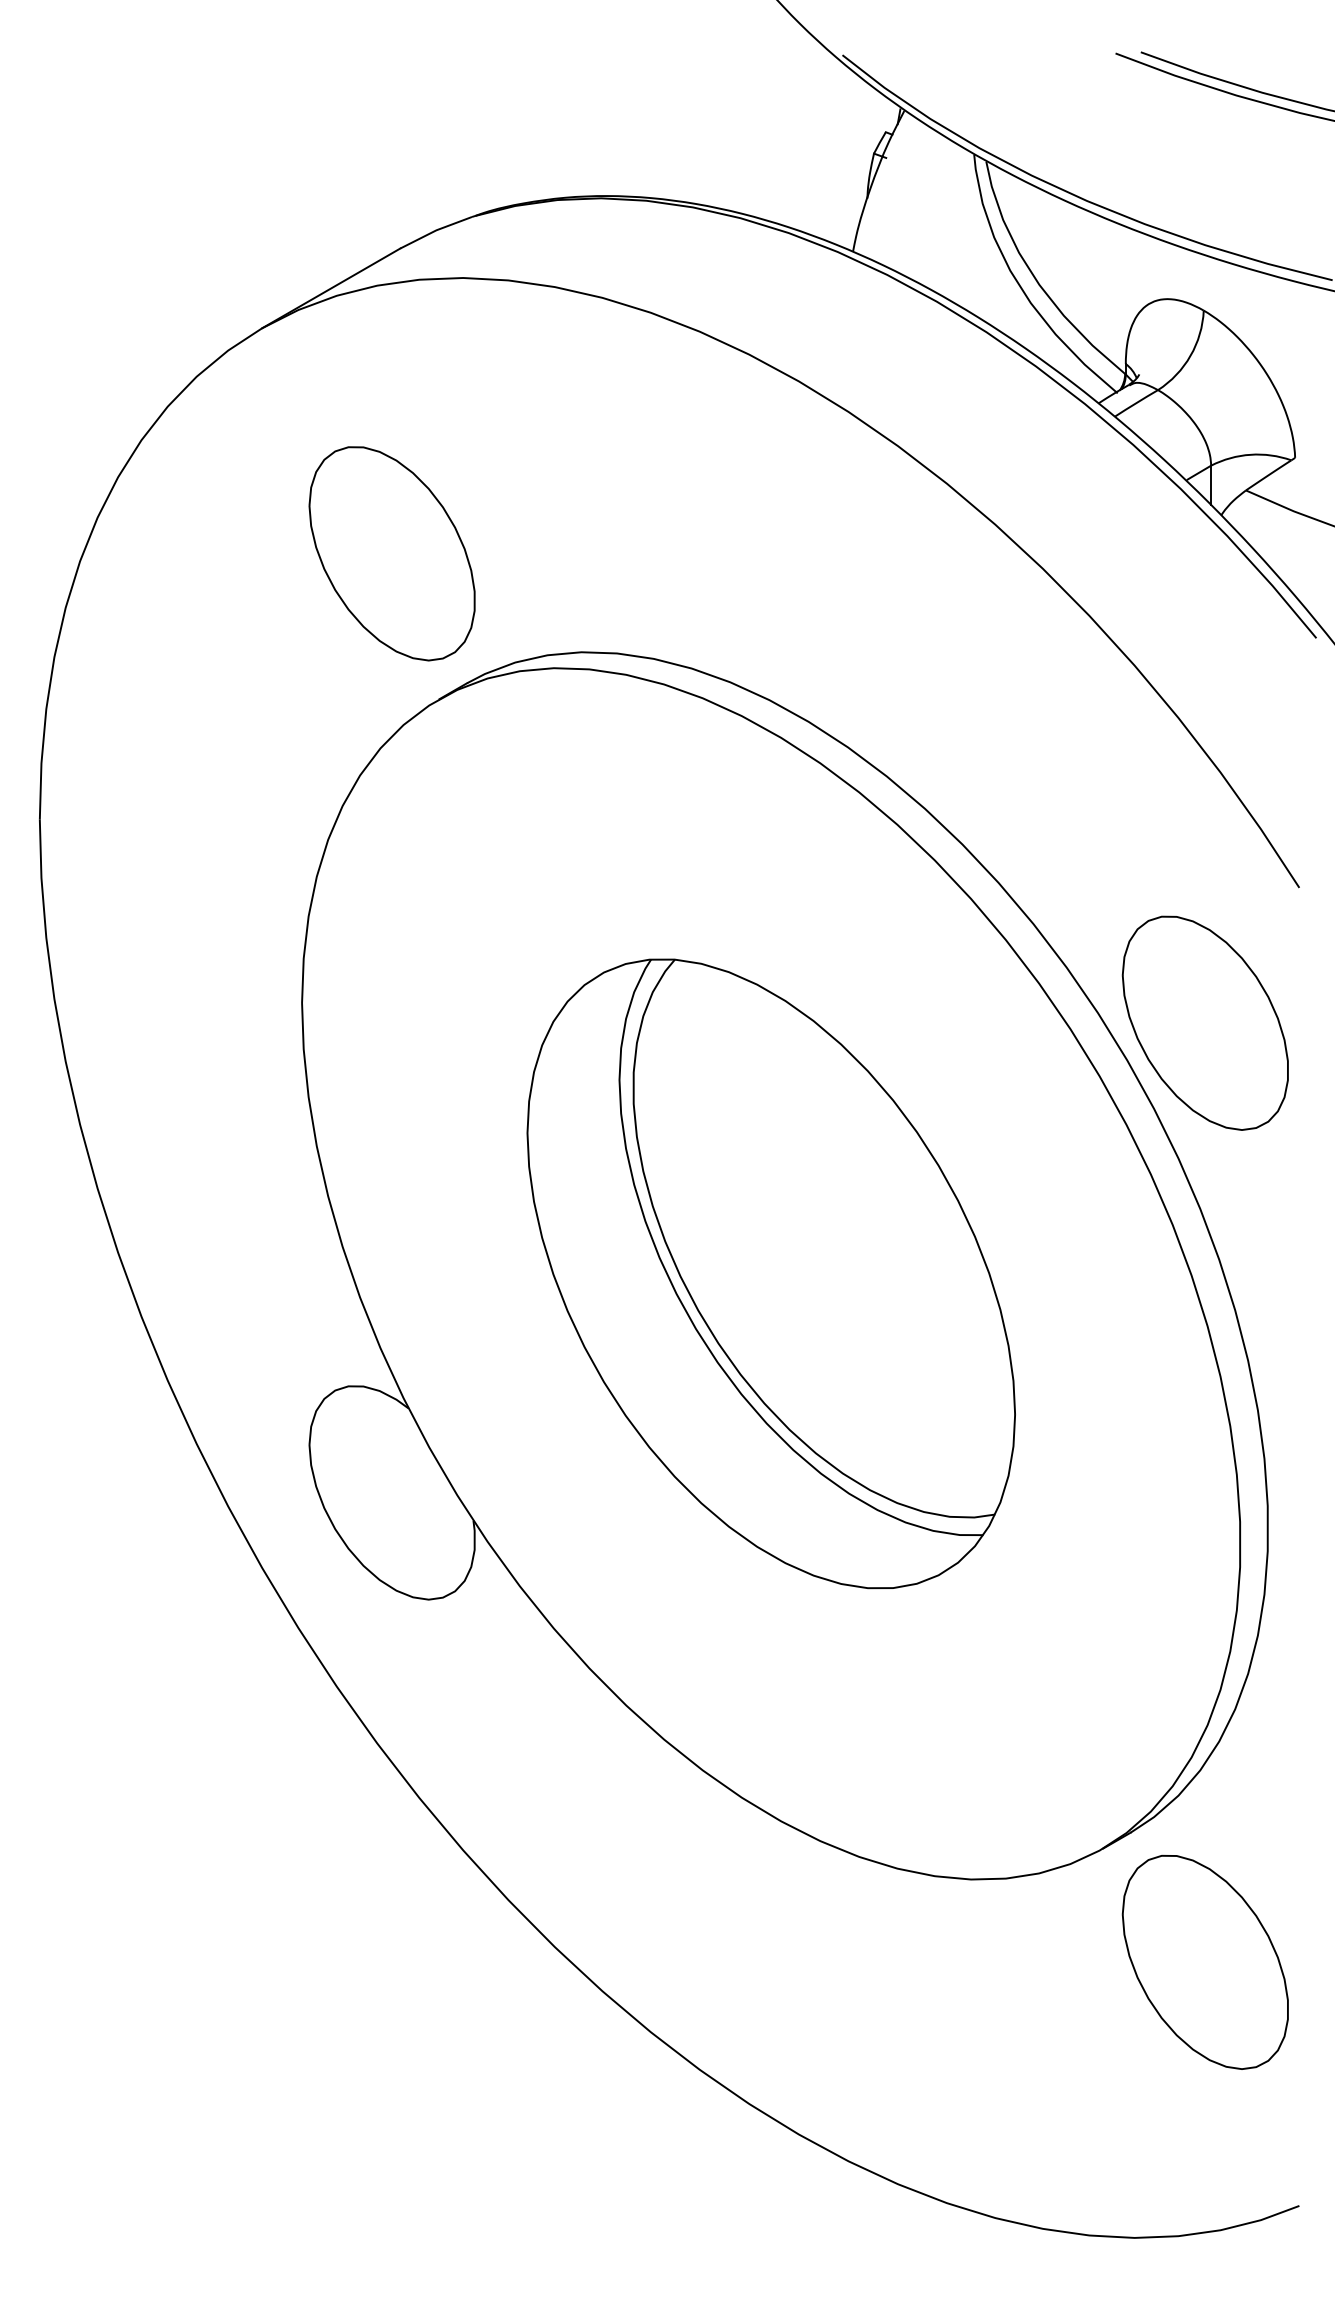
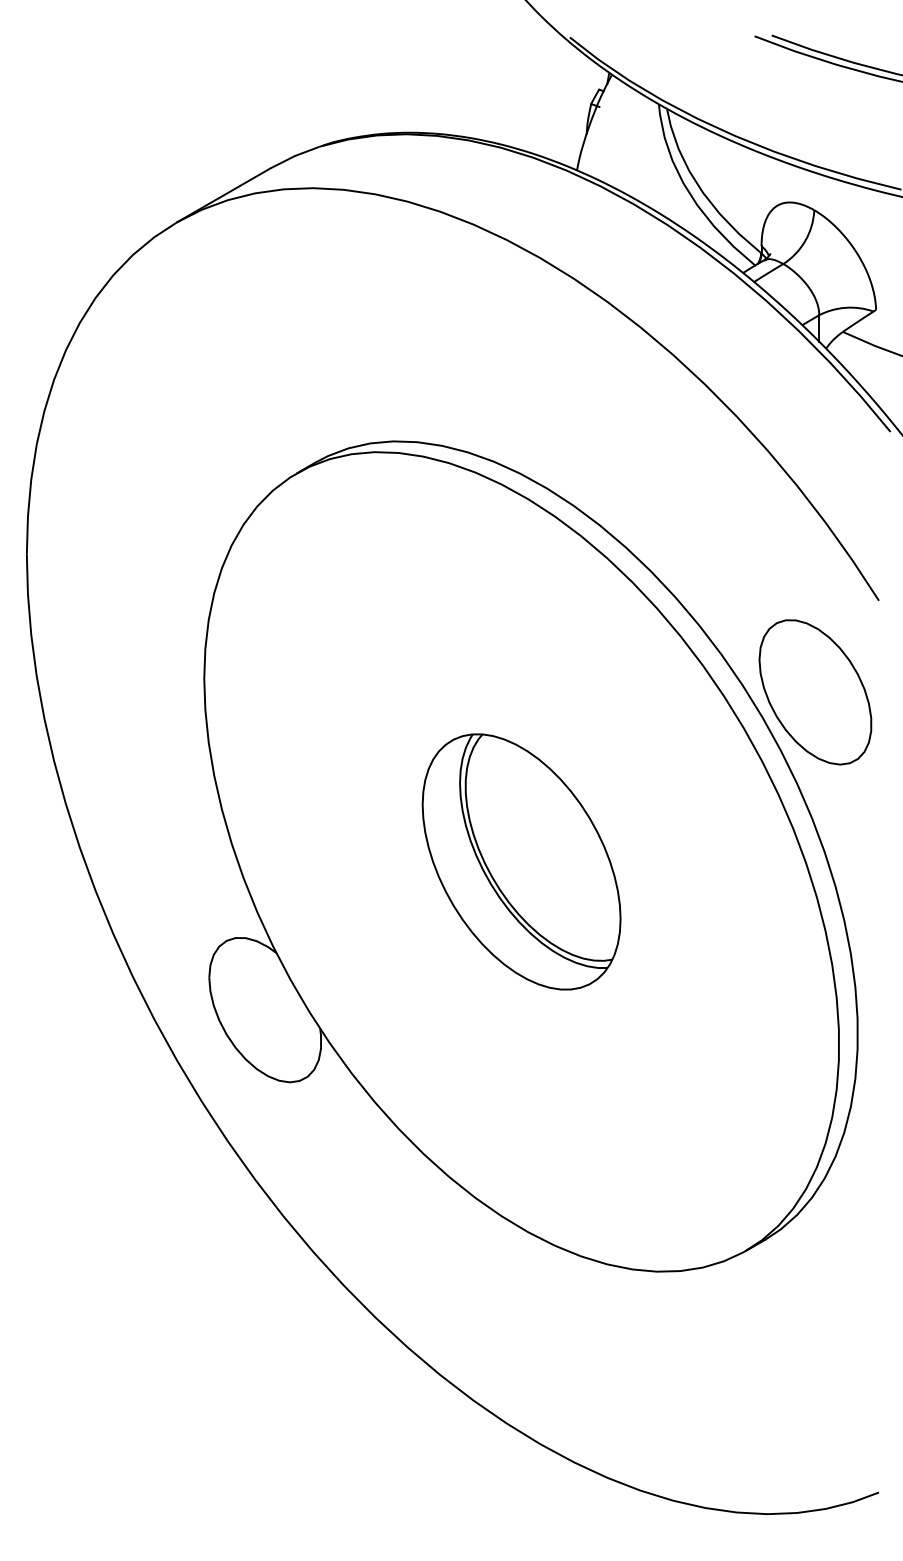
part: (391, 553) -> (264, 374), removed
part: (770, 1273) -> (521, 861), size x0.6
part: (1205, 1962) -> (815, 1327), removed

